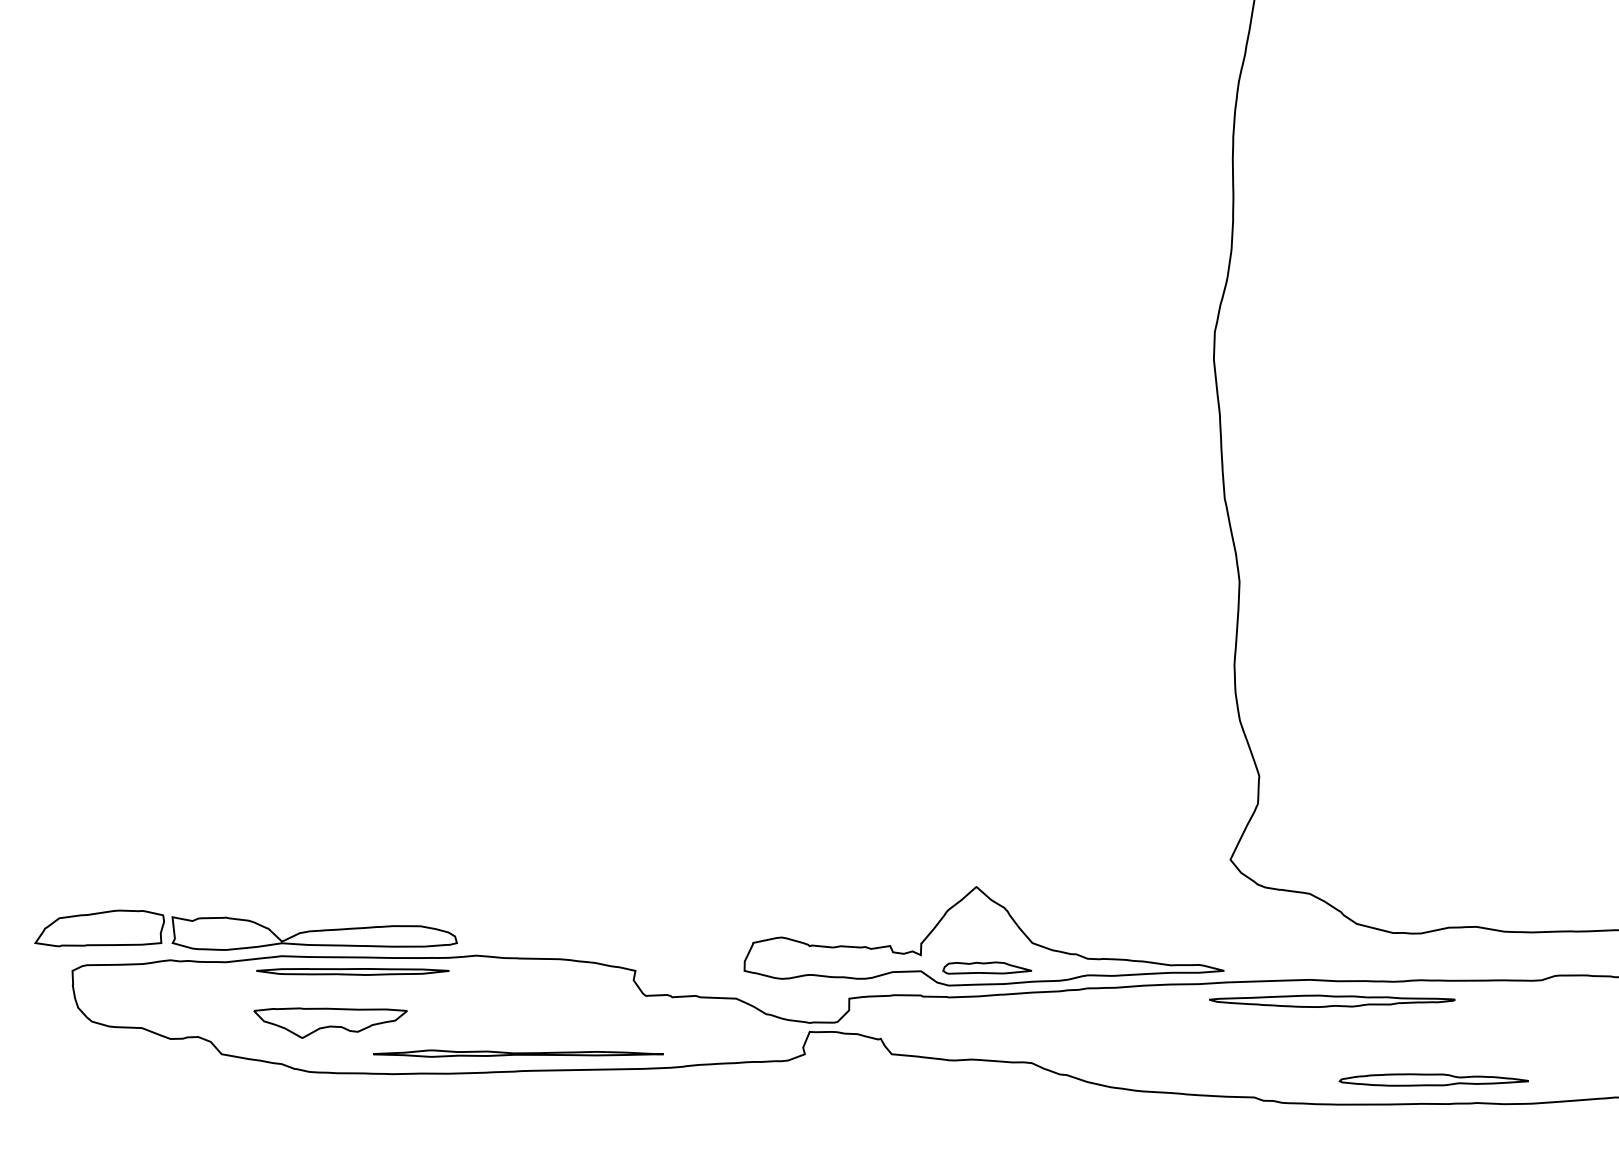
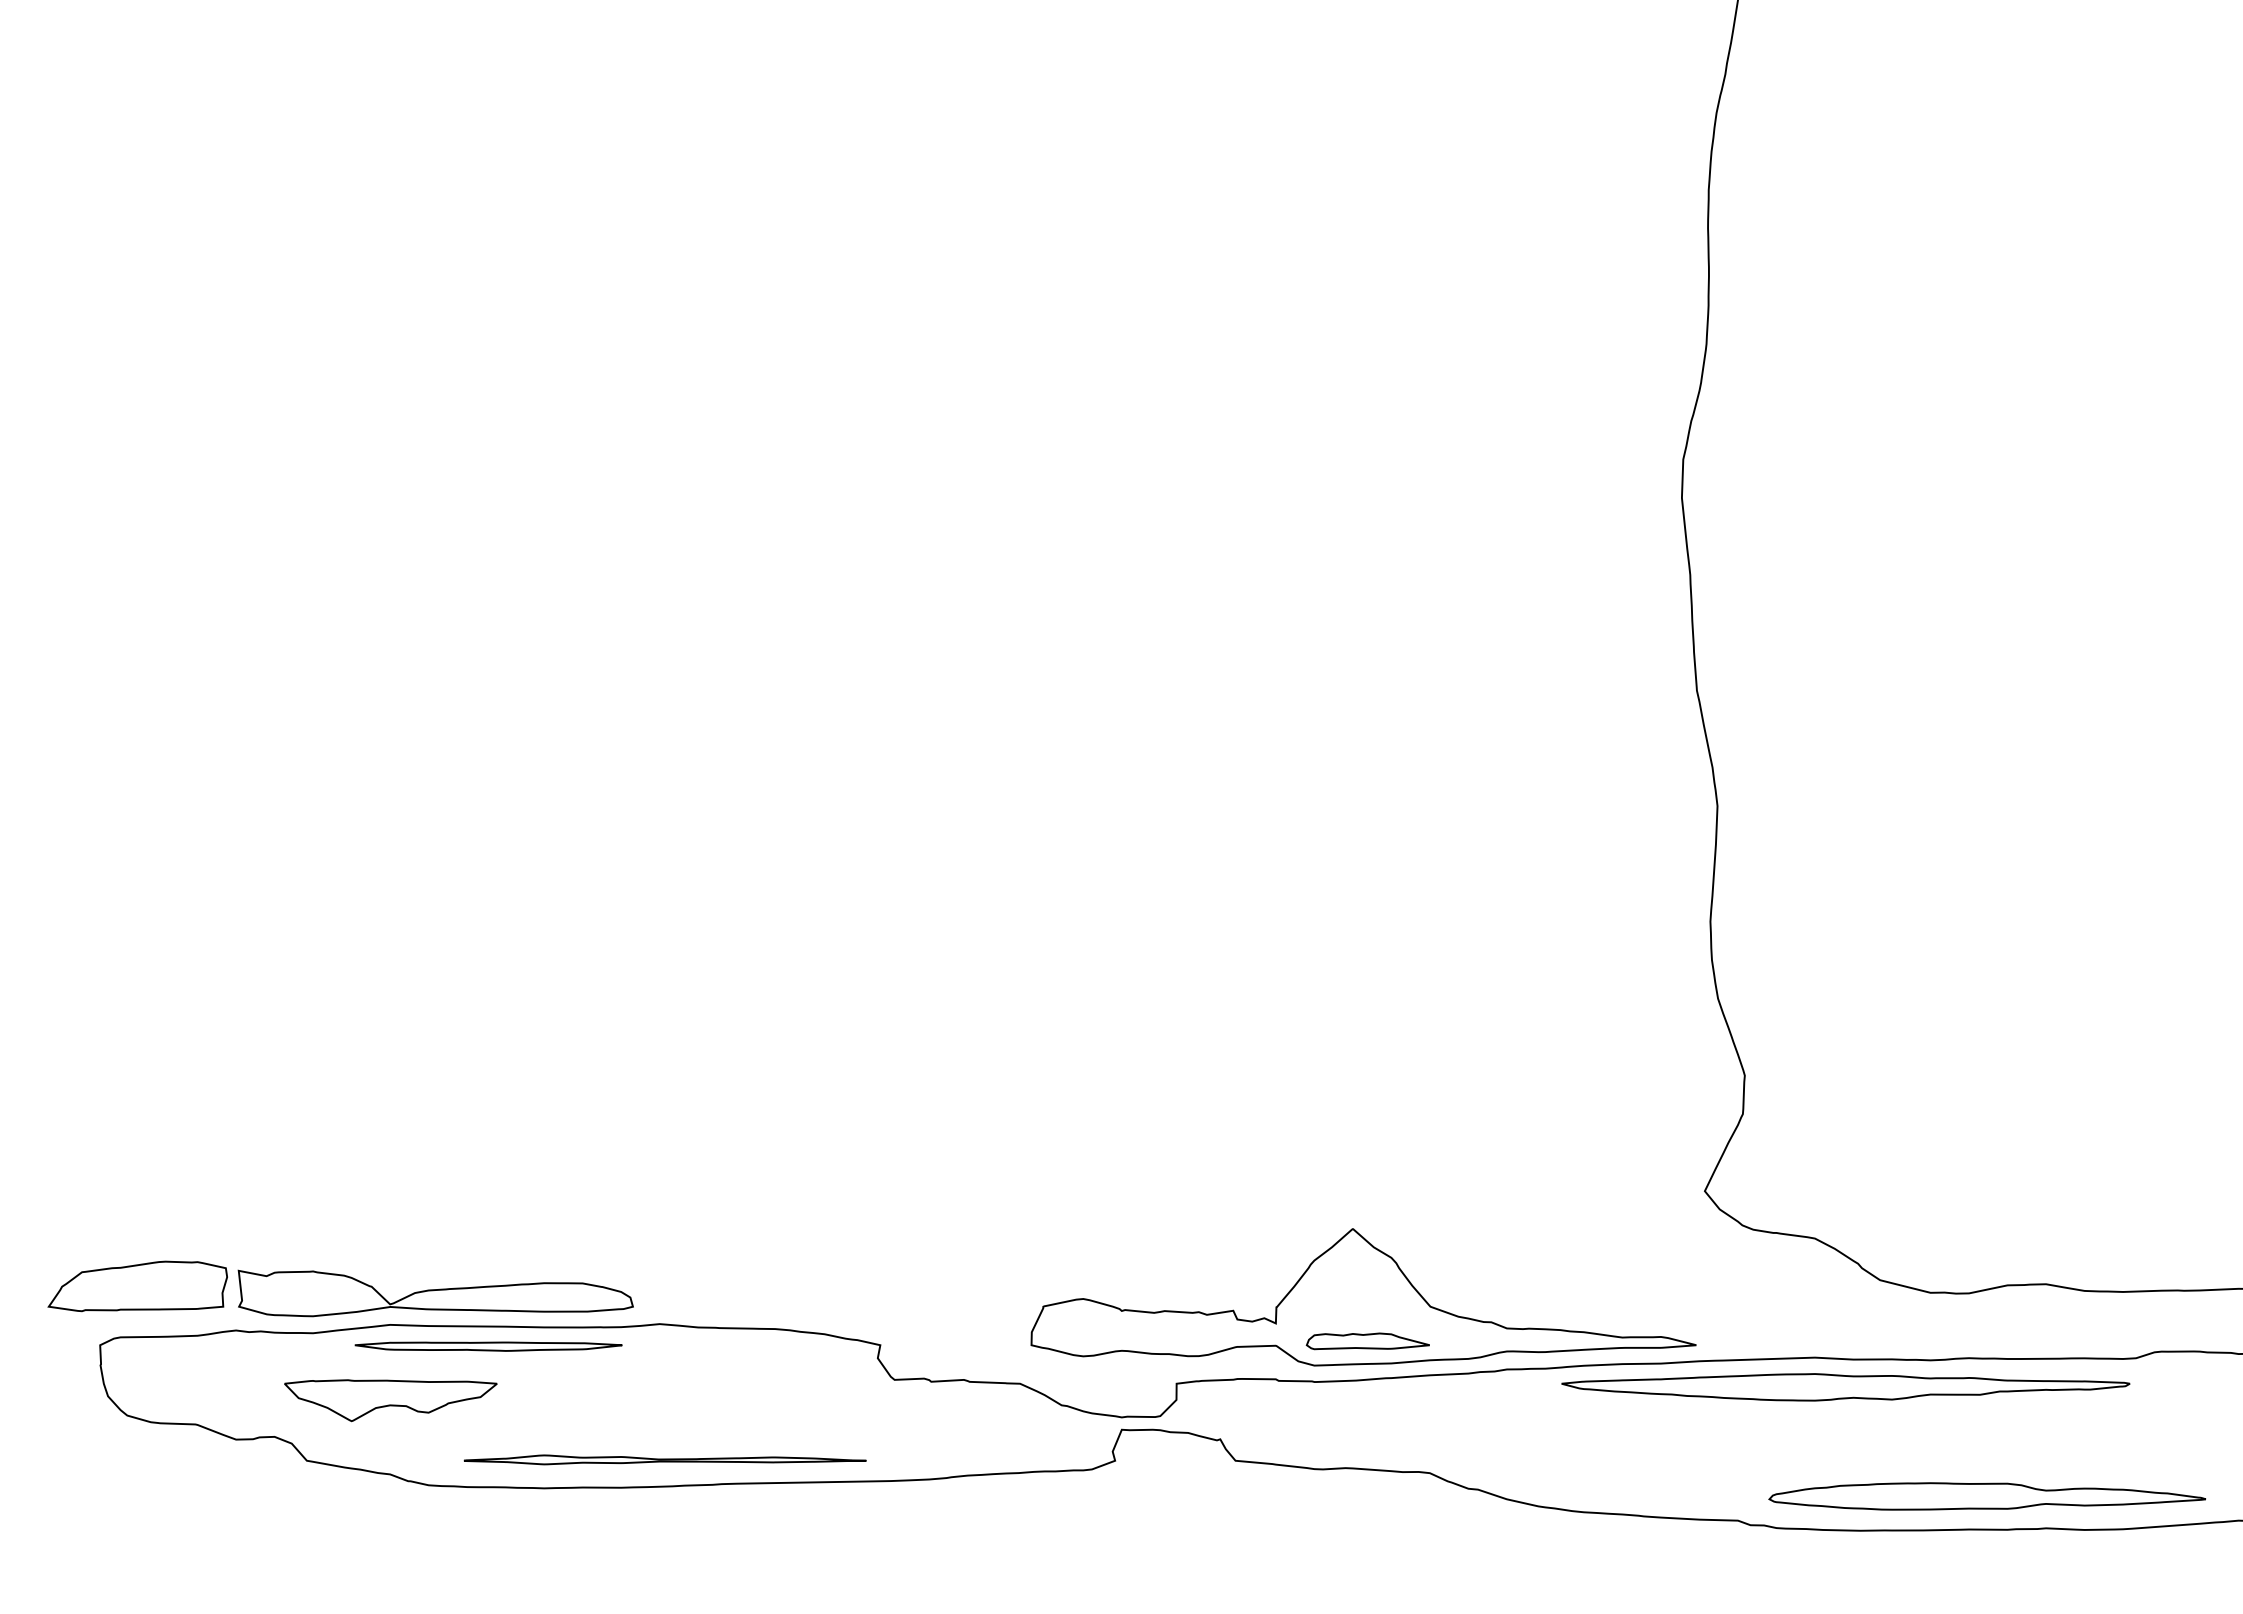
part: (1331, 1001) -> (1845, 1387), size x1.67
part: (330, 1023) -> (390, 1400), moved
part: (517, 1053) -> (664, 1459), moved
part: (1433, 1080) -> (1986, 1496), size x1.67

